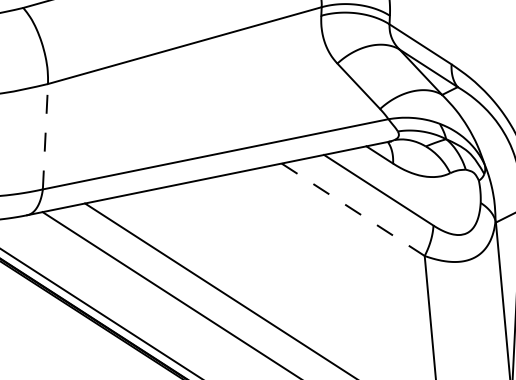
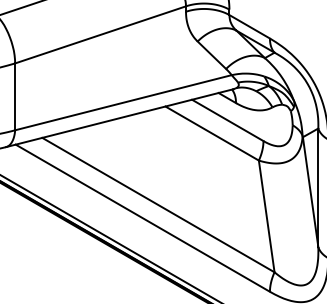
line: (45, 136) -> (15, 96), dashed -> solid
line: (353, 209) -> (212, 133), dashed -> solid

